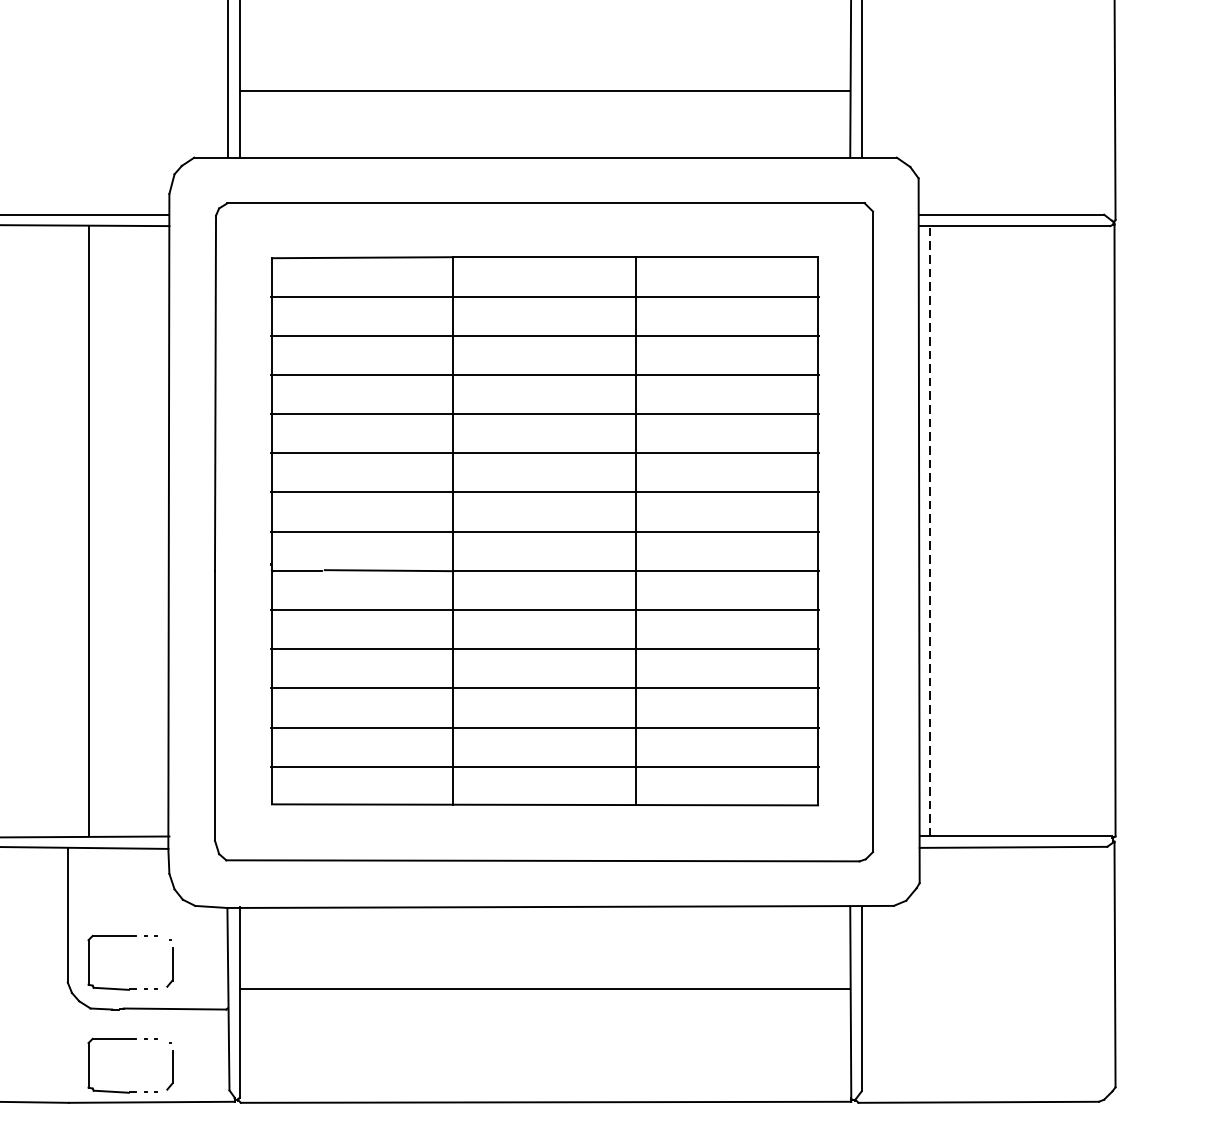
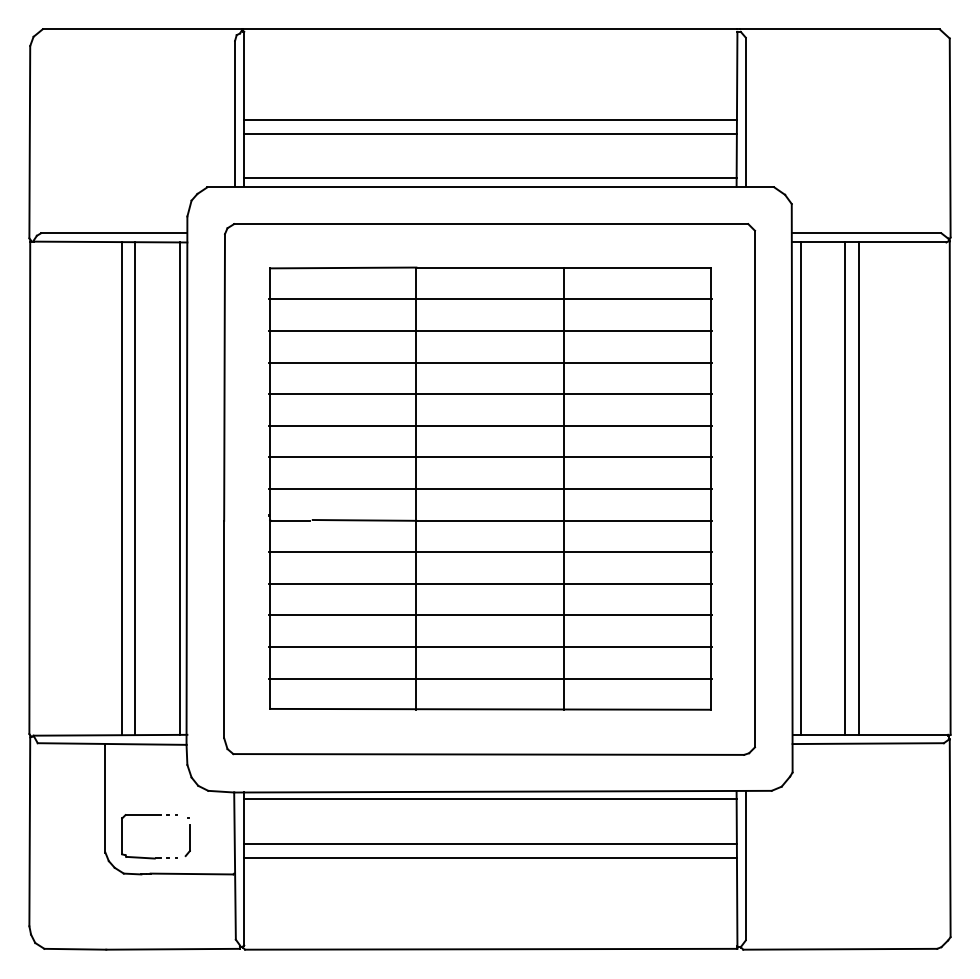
line: (545, 74) -> (490, 120), added
line: (545, 146) -> (490, 178), added
line: (103, 531) -> (134, 488), added
line: (159, 531) -> (179, 488), added
line: (929, 531) -> (800, 488), dashed -> solid
line: (985, 531) -> (845, 488), added
line: (1001, 531) -> (858, 488), added
line: (545, 916) -> (490, 799), added
line: (545, 972) -> (490, 844), added
part: (129, 1039) -> (155, 898), removed

